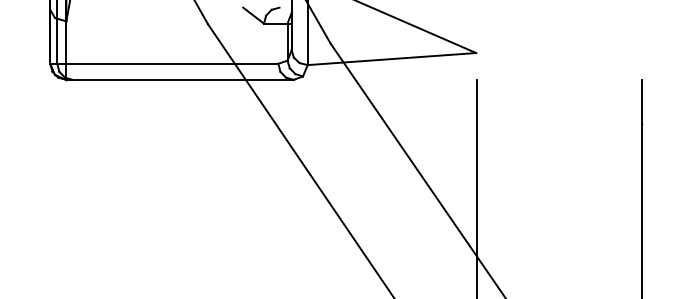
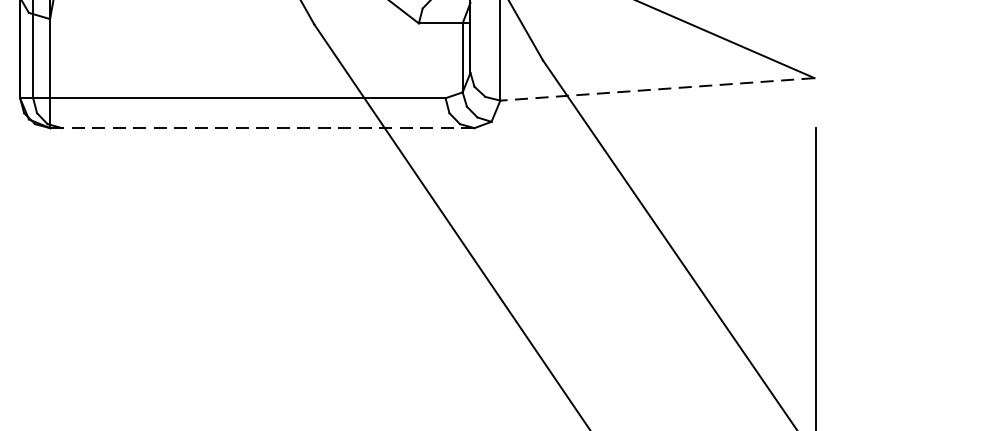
line: (391, 59) -> (656, 90), solid -> dashed
line: (183, 79) -> (268, 127), solid -> dashed

